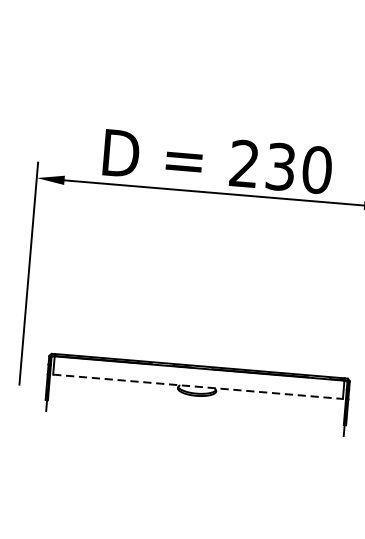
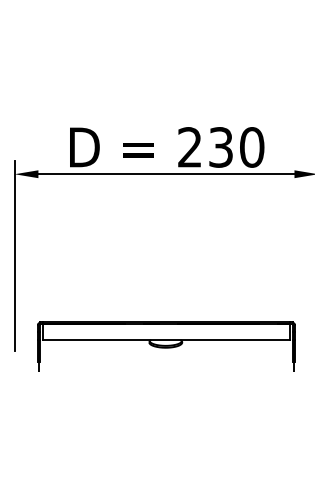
line: (198, 386) -> (166, 339), dashed -> solid

